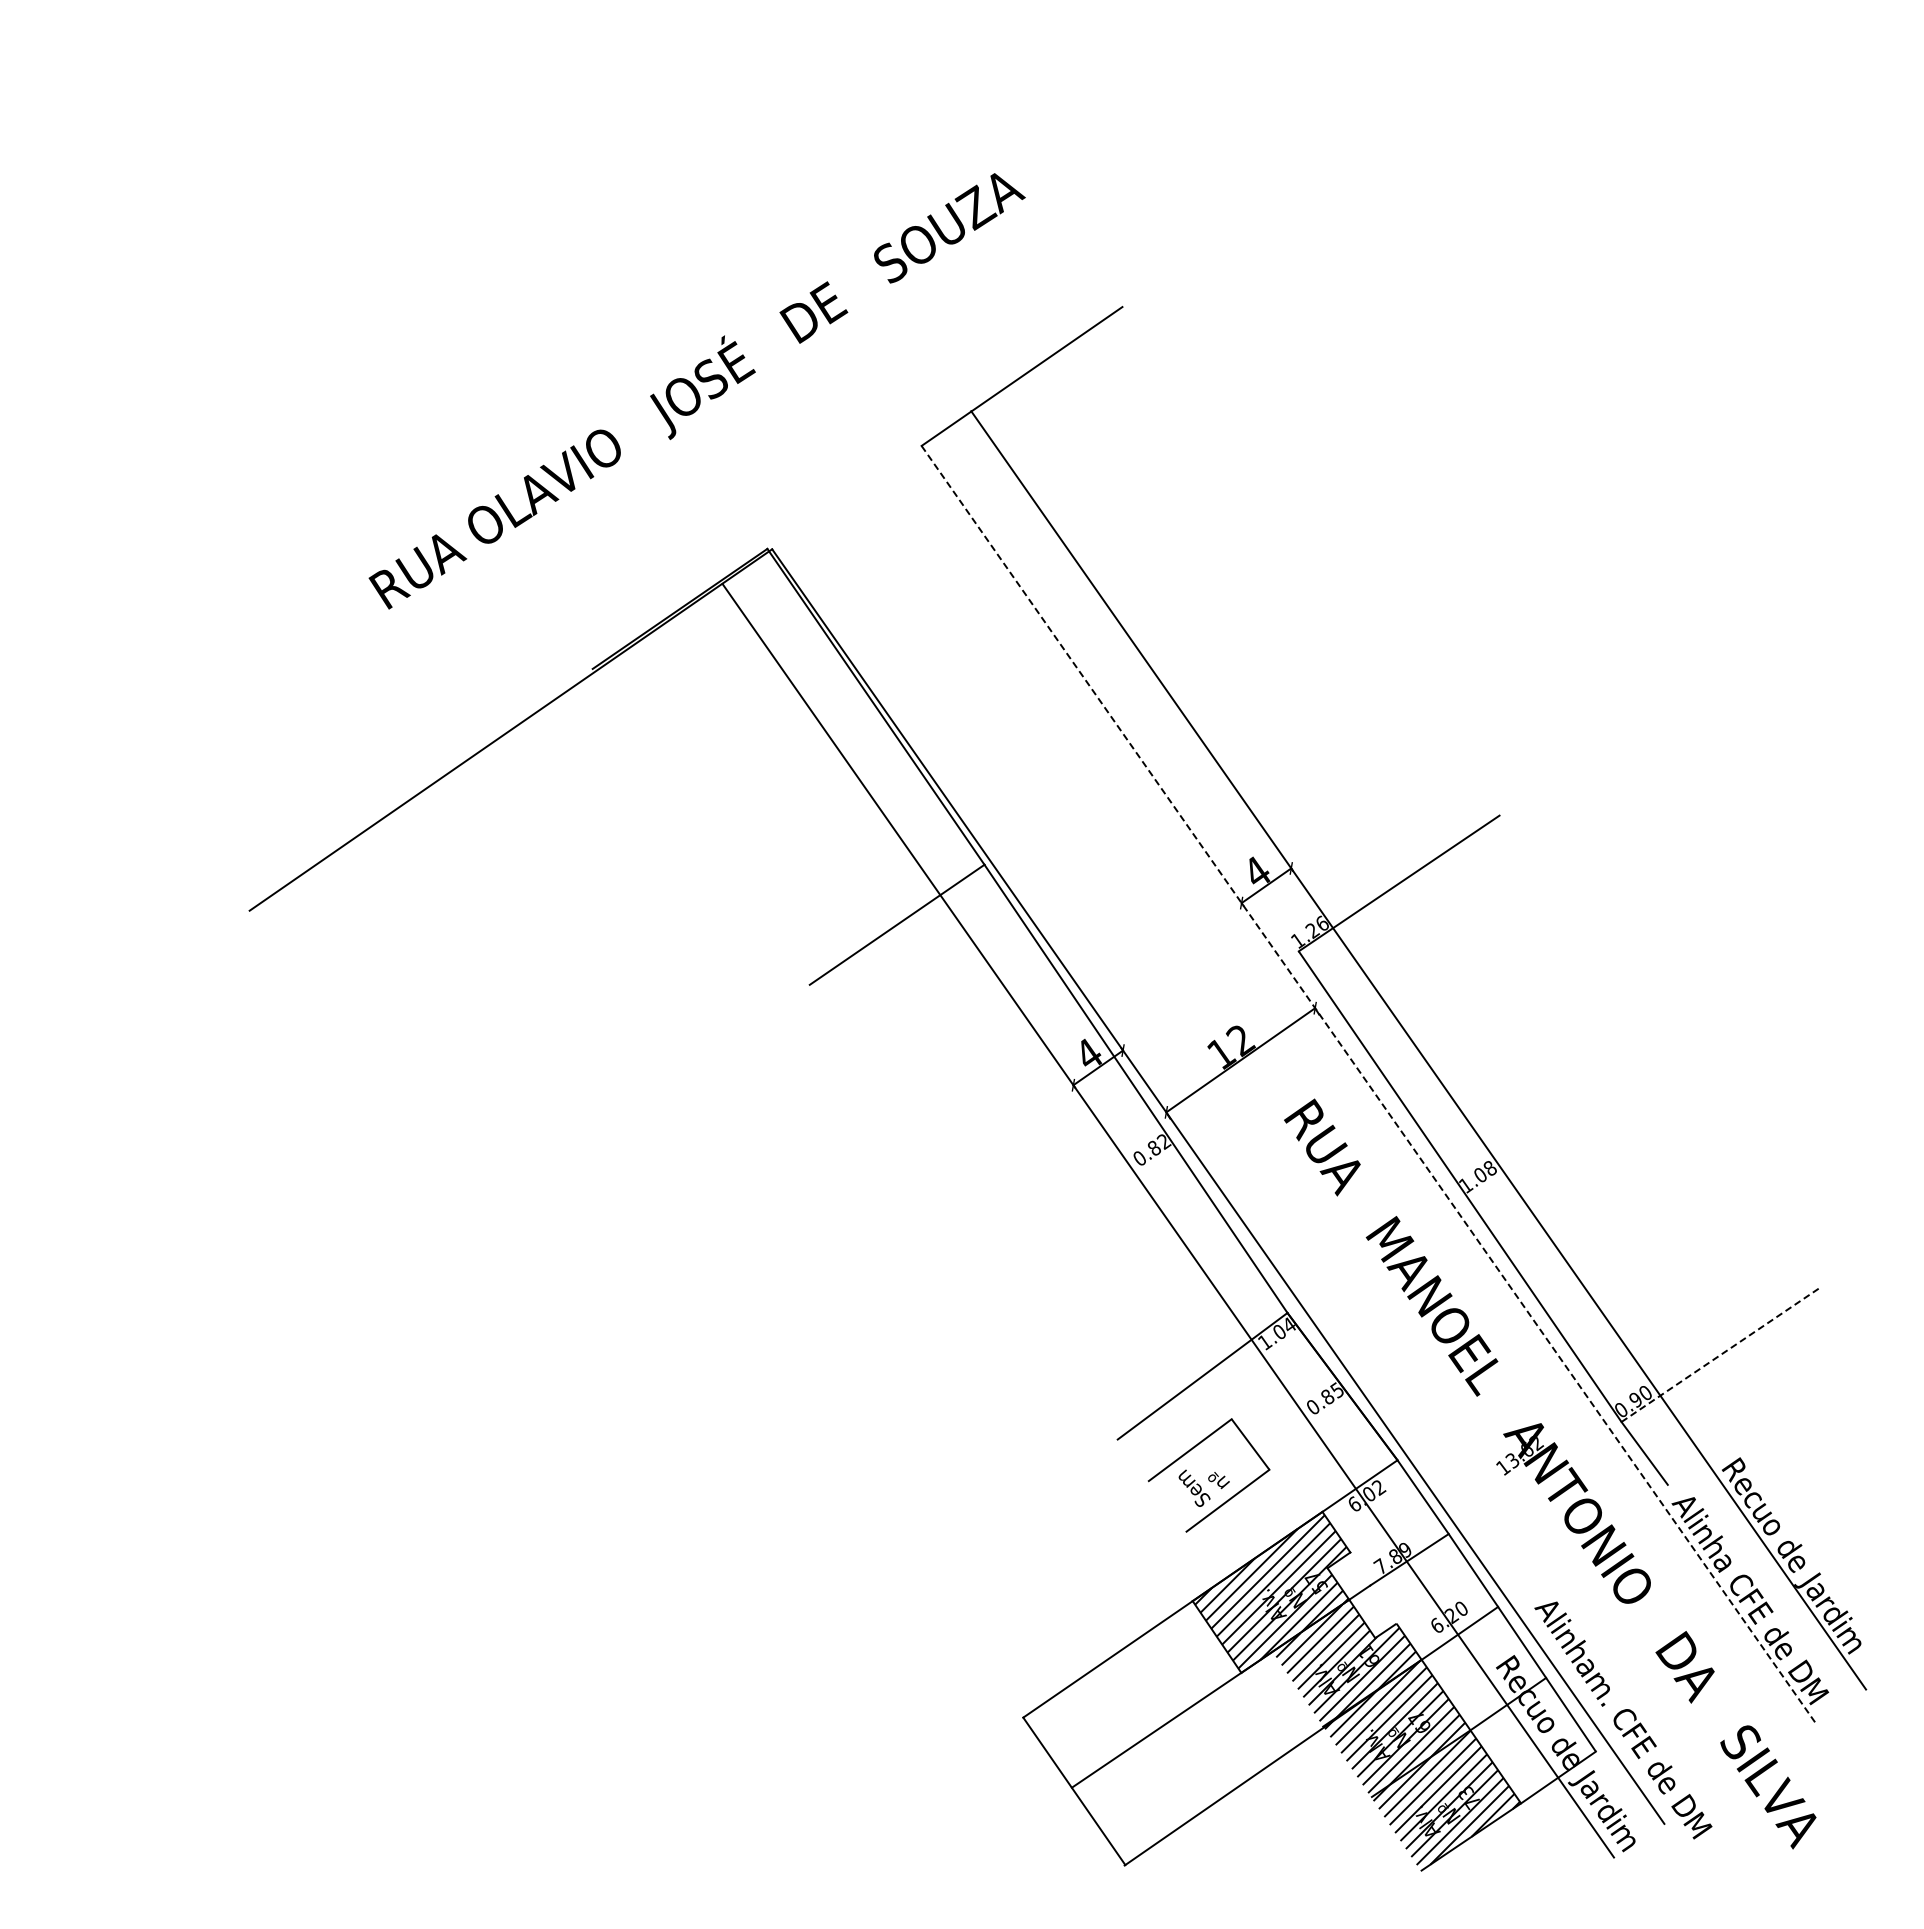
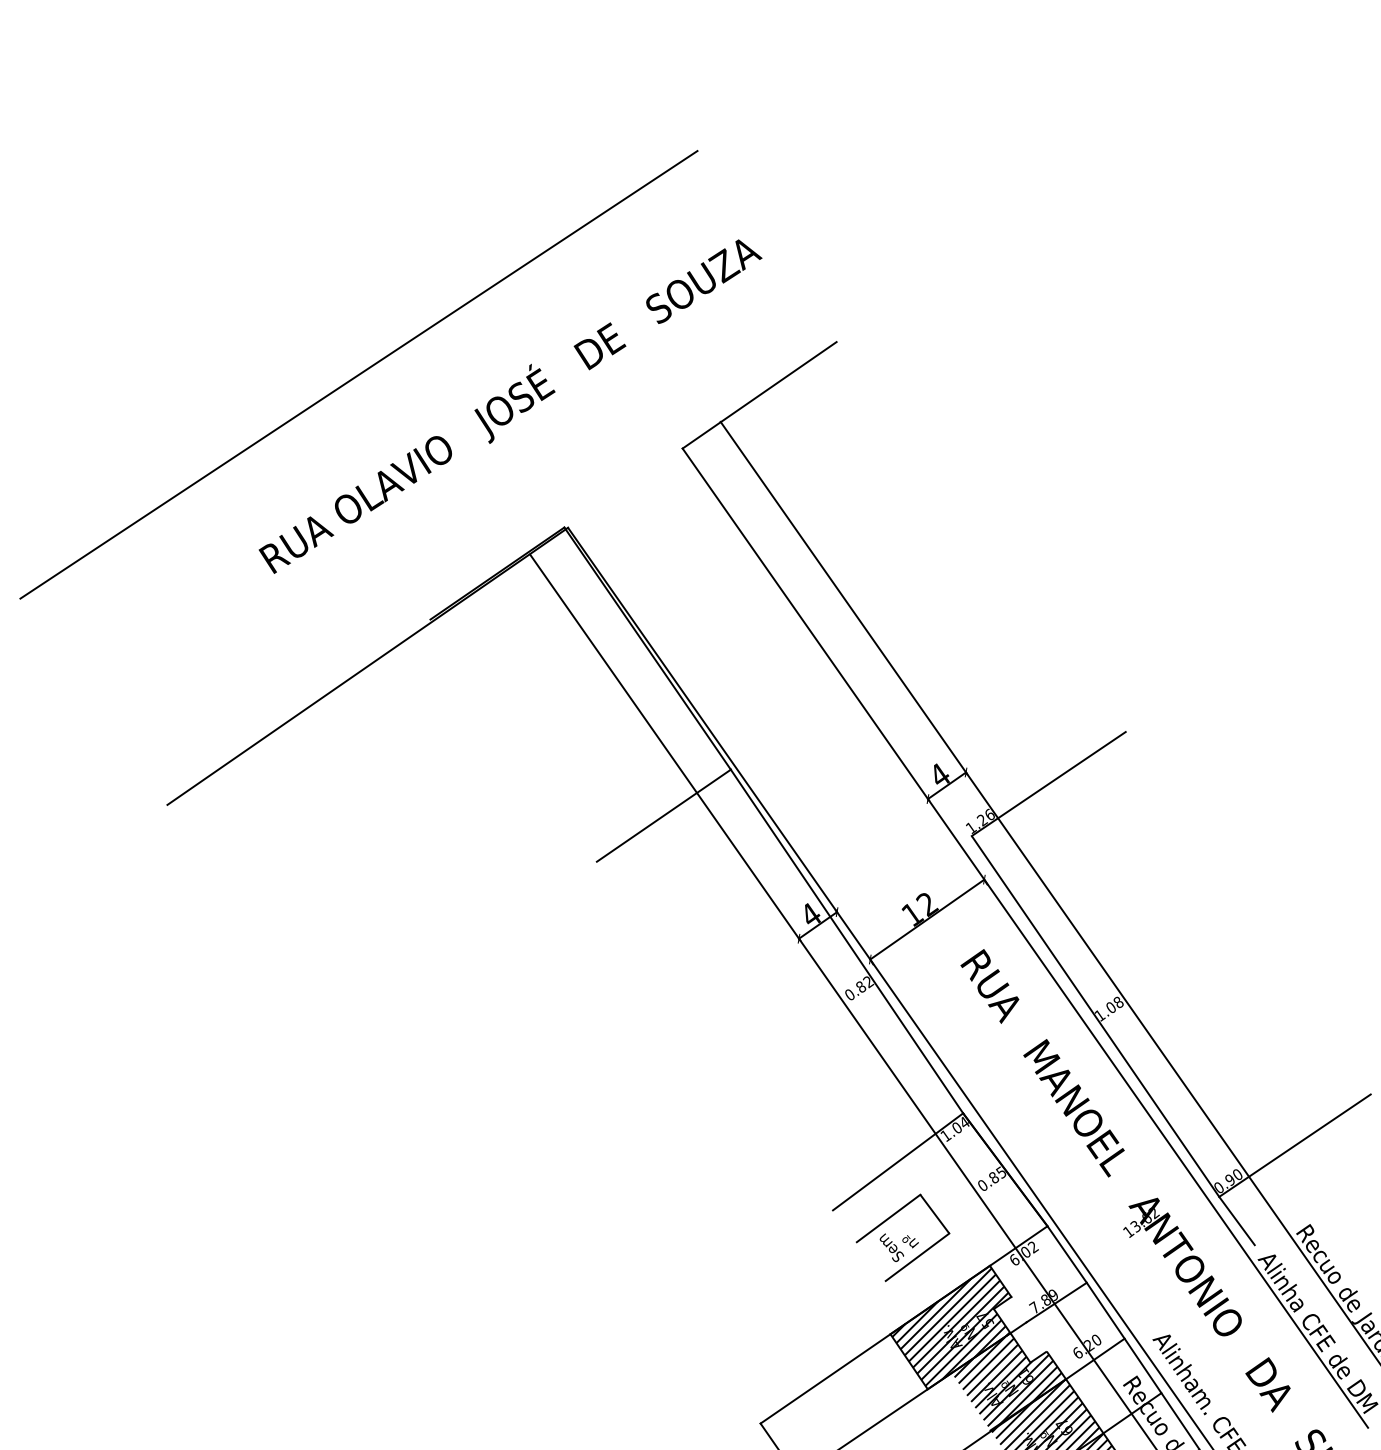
line: (498, 349) -> (358, 374), added
line: (1368, 1084) -> (1025, 938), dashed -> solid
line: (1720, 1354) -> (1295, 1145), dashed -> solid

